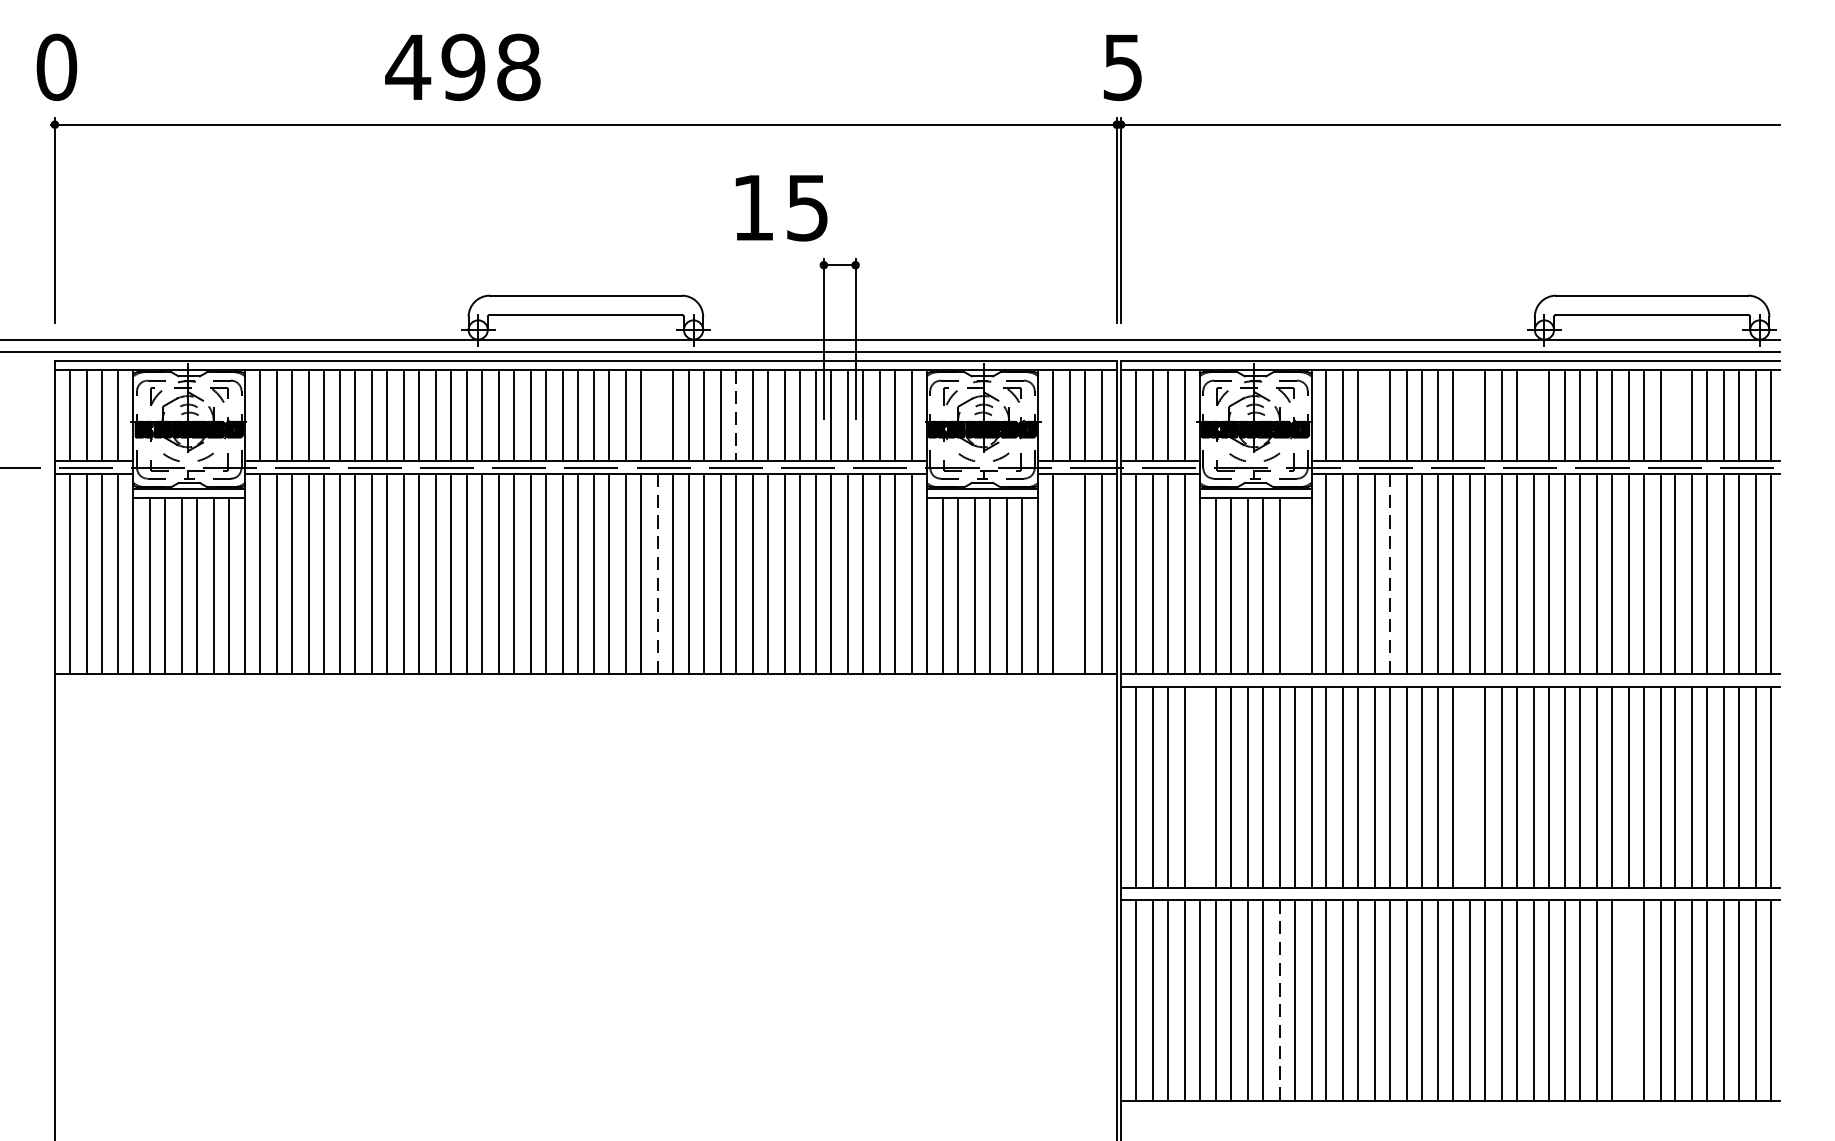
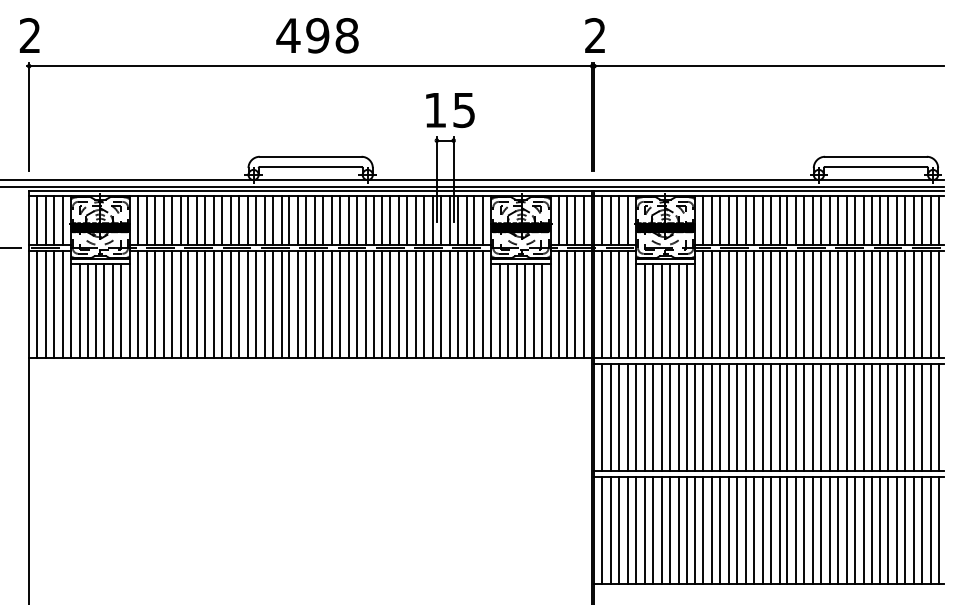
text: (55, 66) -> (29, 35), 0 -> 2
text: (462, 66) -> (317, 35), moved
text: (1123, 66) -> (595, 35), 5 -> 2
text: (781, 208) -> (450, 110), moved
line: (657, 415) -> (348, 220), added
line: (736, 415) -> (390, 220), dashed -> solid
line: (1375, 415) -> (729, 220), added
line: (1470, 415) -> (779, 220), added
line: (1534, 415) -> (813, 220), added
line: (1675, 415) -> (888, 220), added
line: (657, 574) -> (348, 304), dashed -> solid
line: (1070, 574) -> (567, 304), added
line: (1389, 574) -> (736, 304), dashed -> solid
line: (1294, 585) -> (686, 310), added
line: (1200, 787) -> (636, 417), added
line: (1470, 787) -> (779, 417), added
line: (1628, 1000) -> (863, 530), added
line: (1279, 1002) -> (678, 531), dashed -> solid

